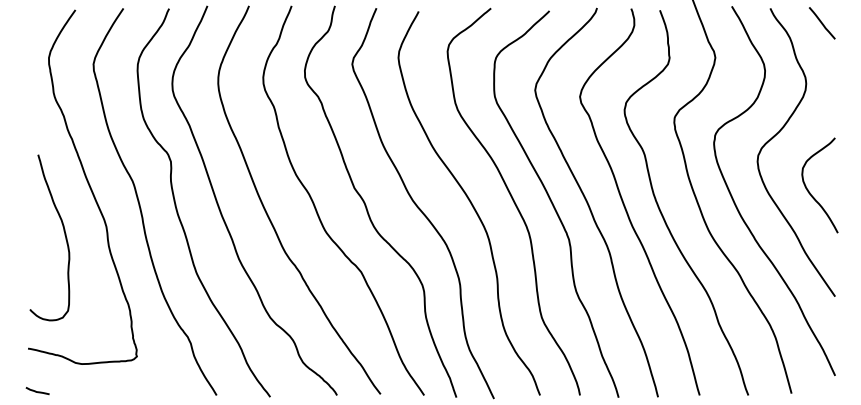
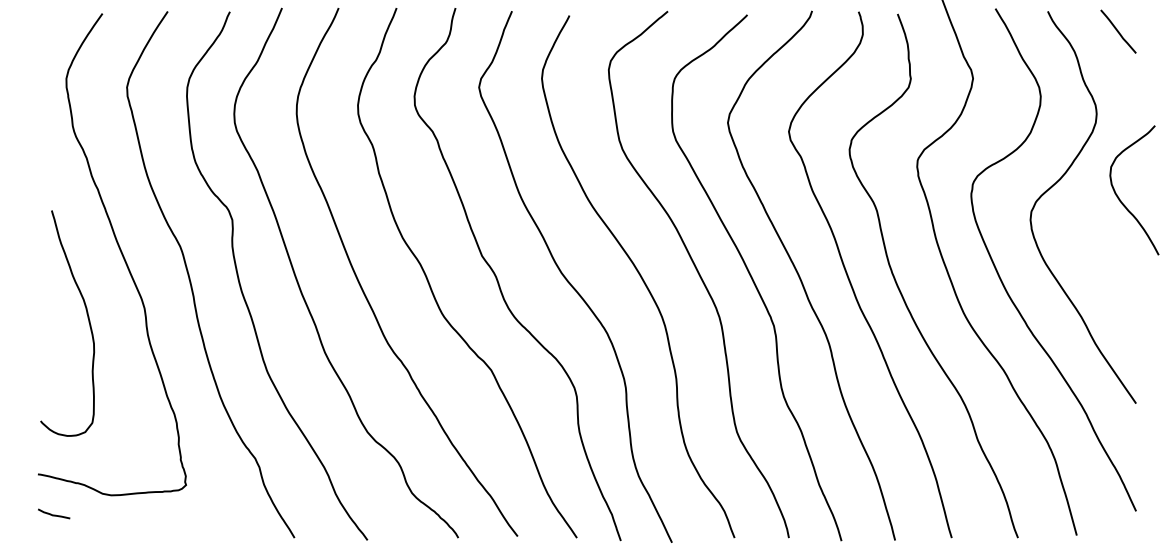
curve: (810, 192) -> (1121, 200), moved
curve: (38, 391) -> (54, 514), moved

